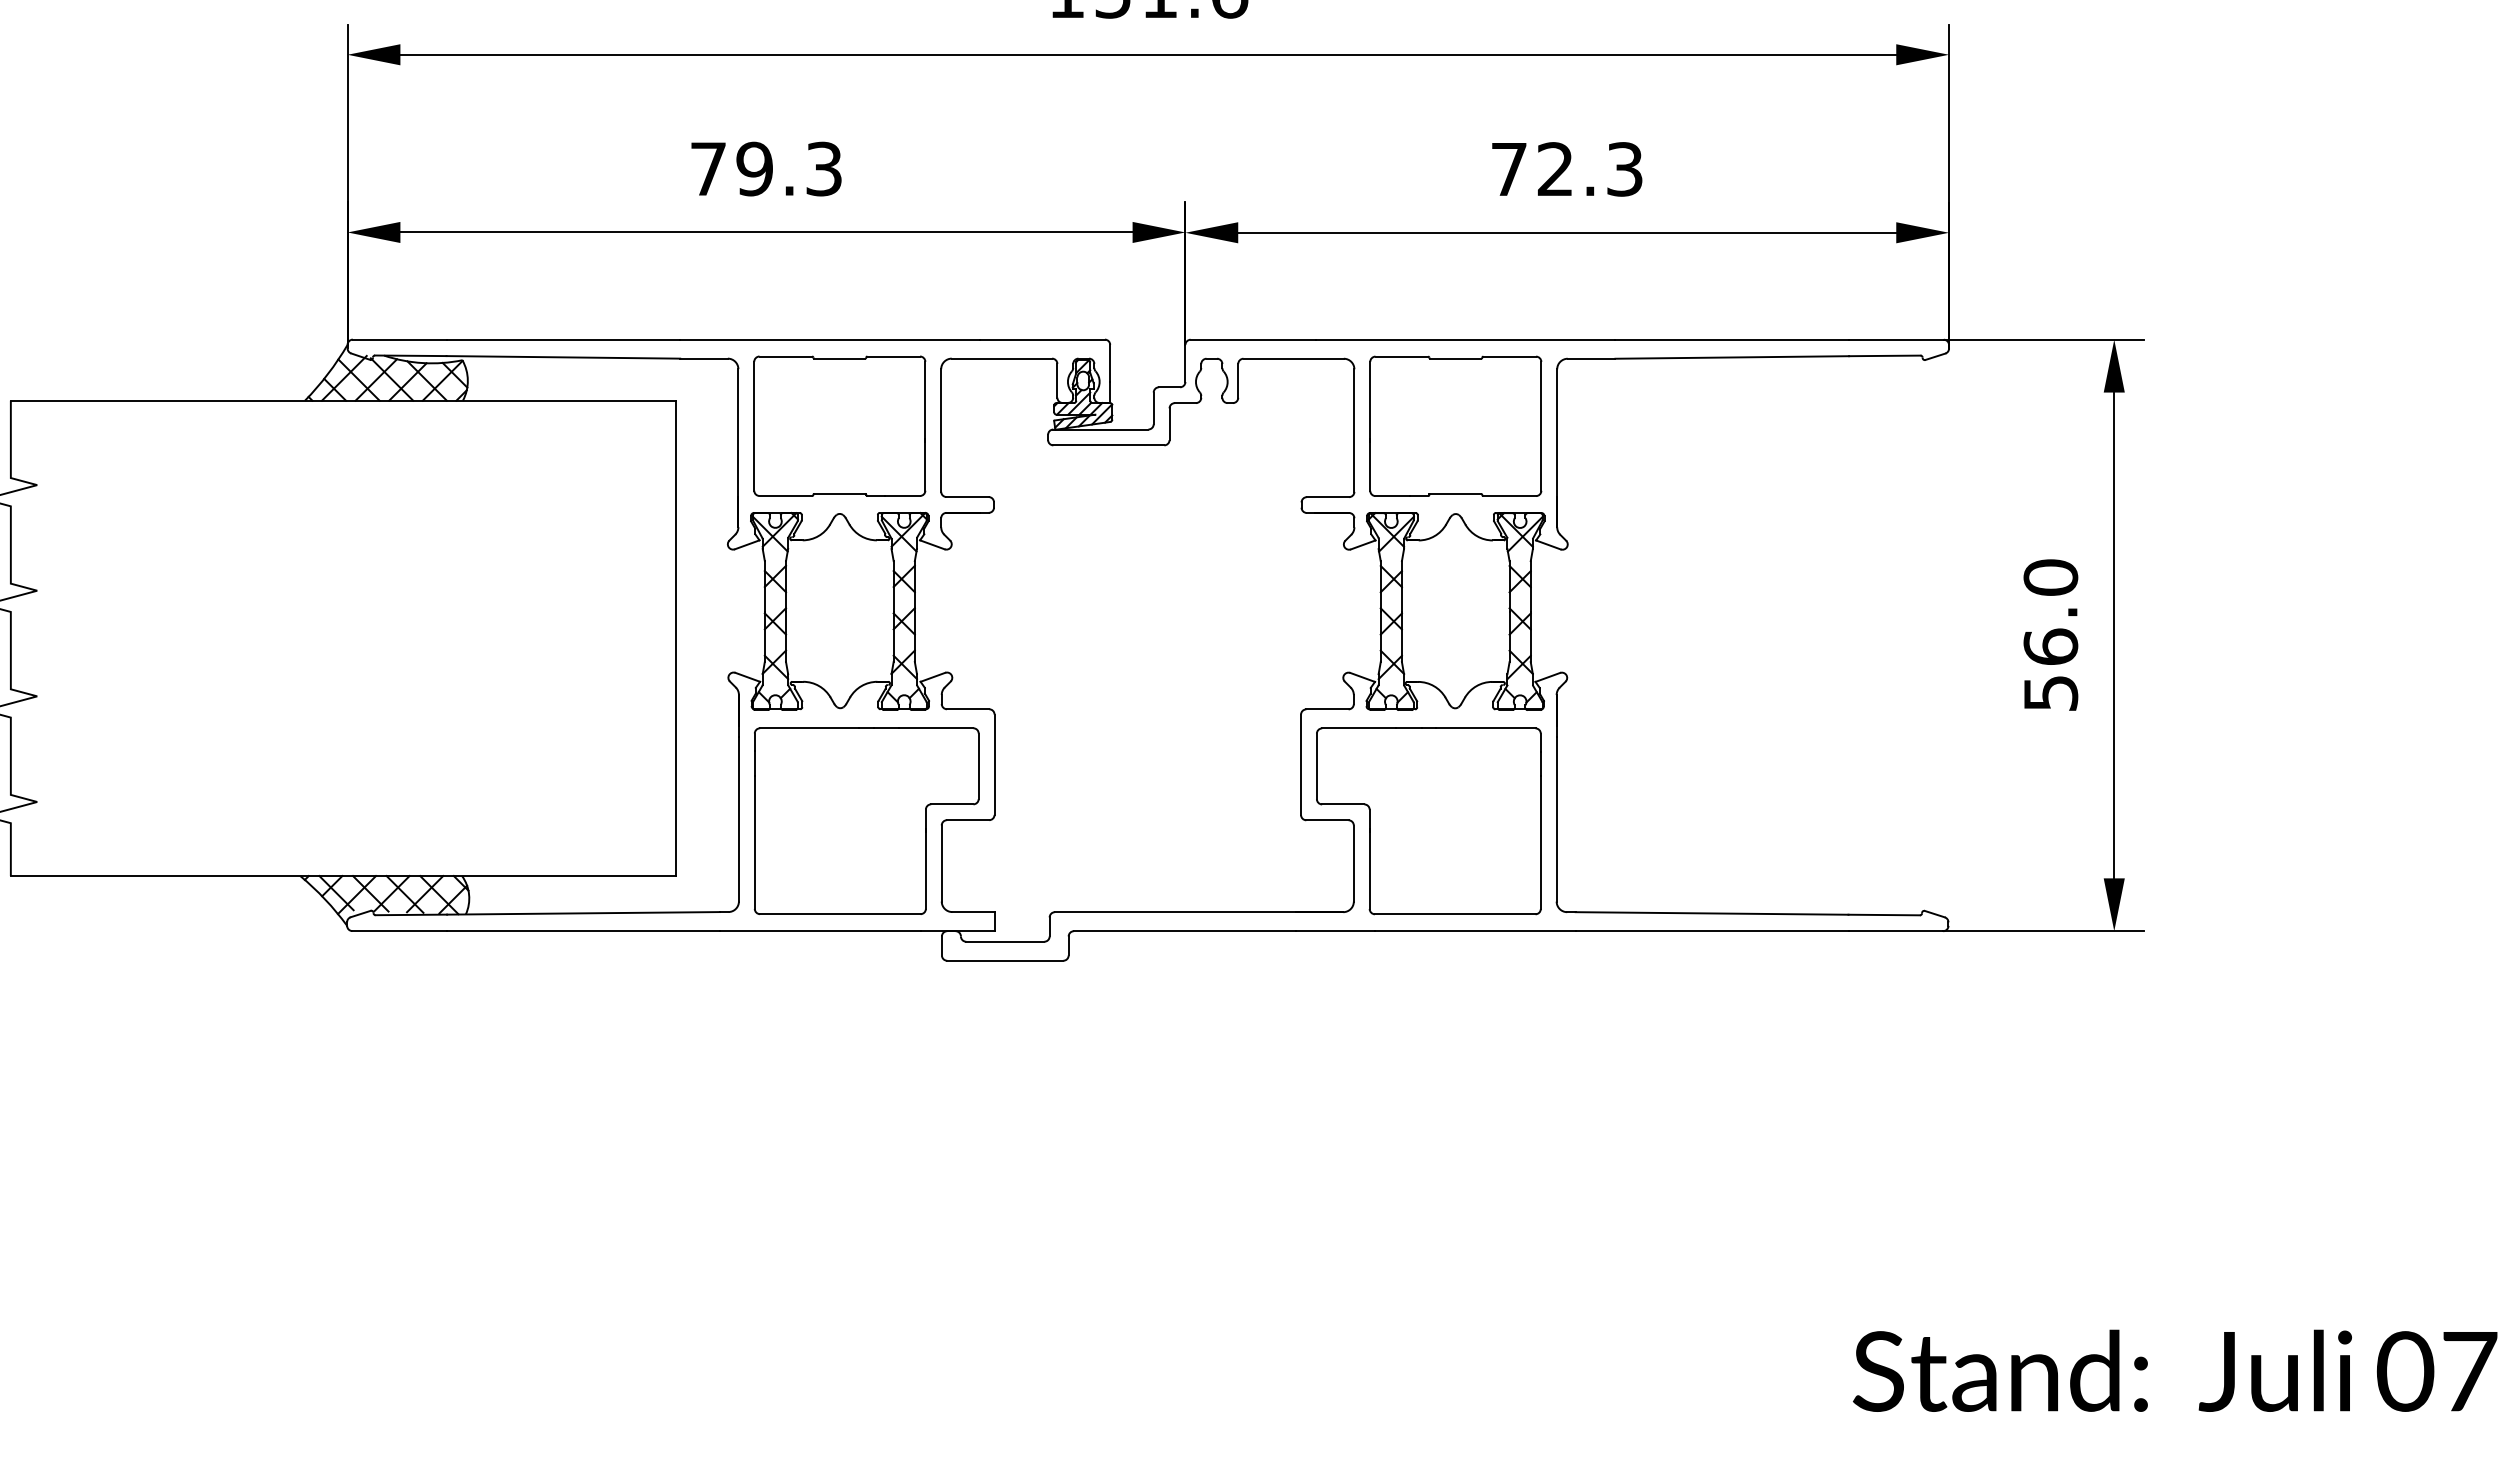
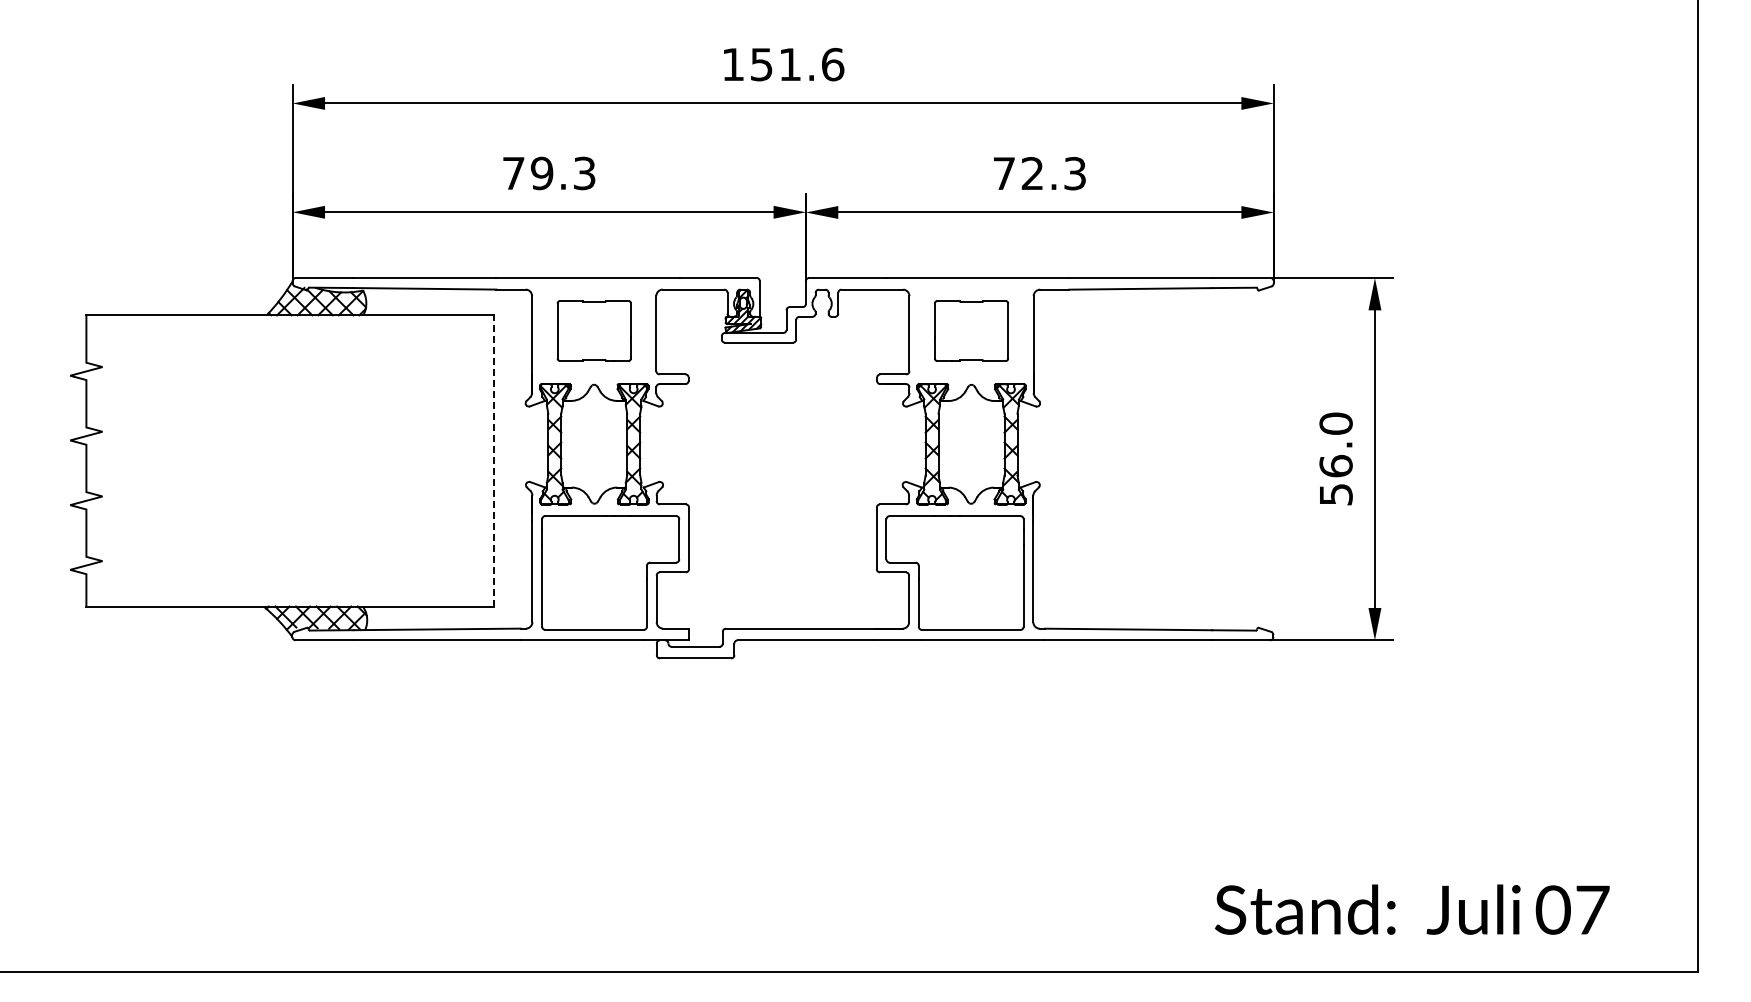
part: (840, 425) -> (594, 330), size x0.7
part: (1455, 425) -> (971, 330), size x0.7
line: (677, 637) -> (494, 460), solid -> dashed

